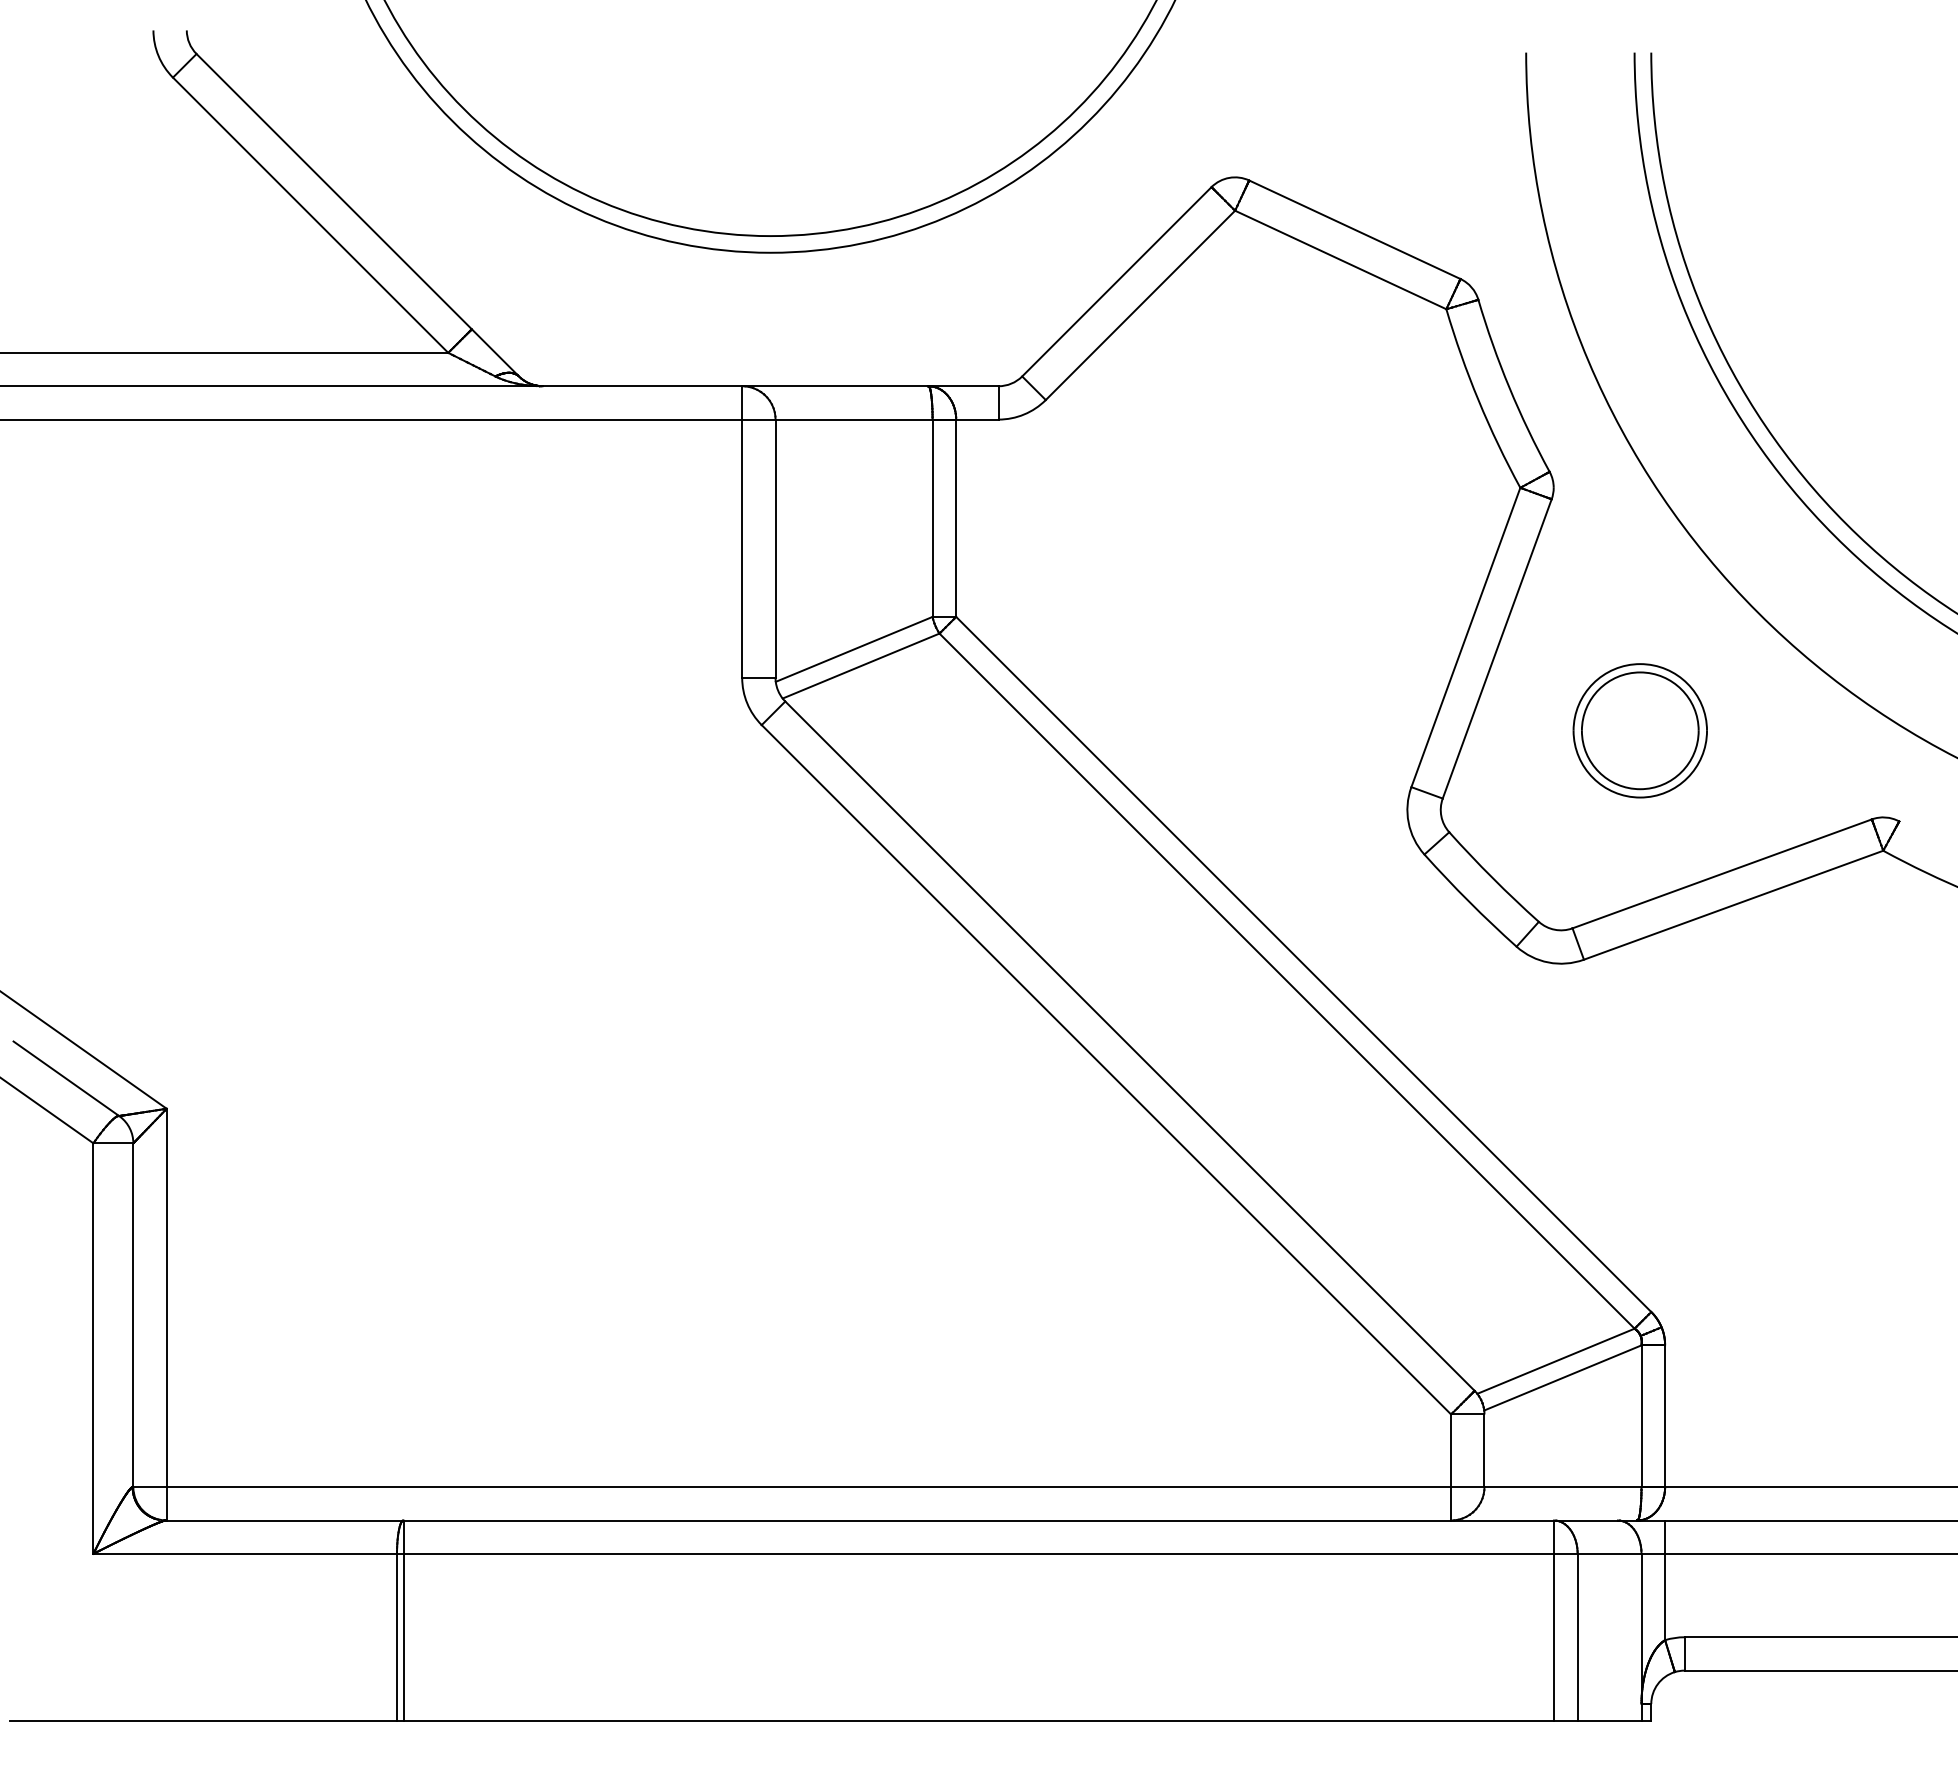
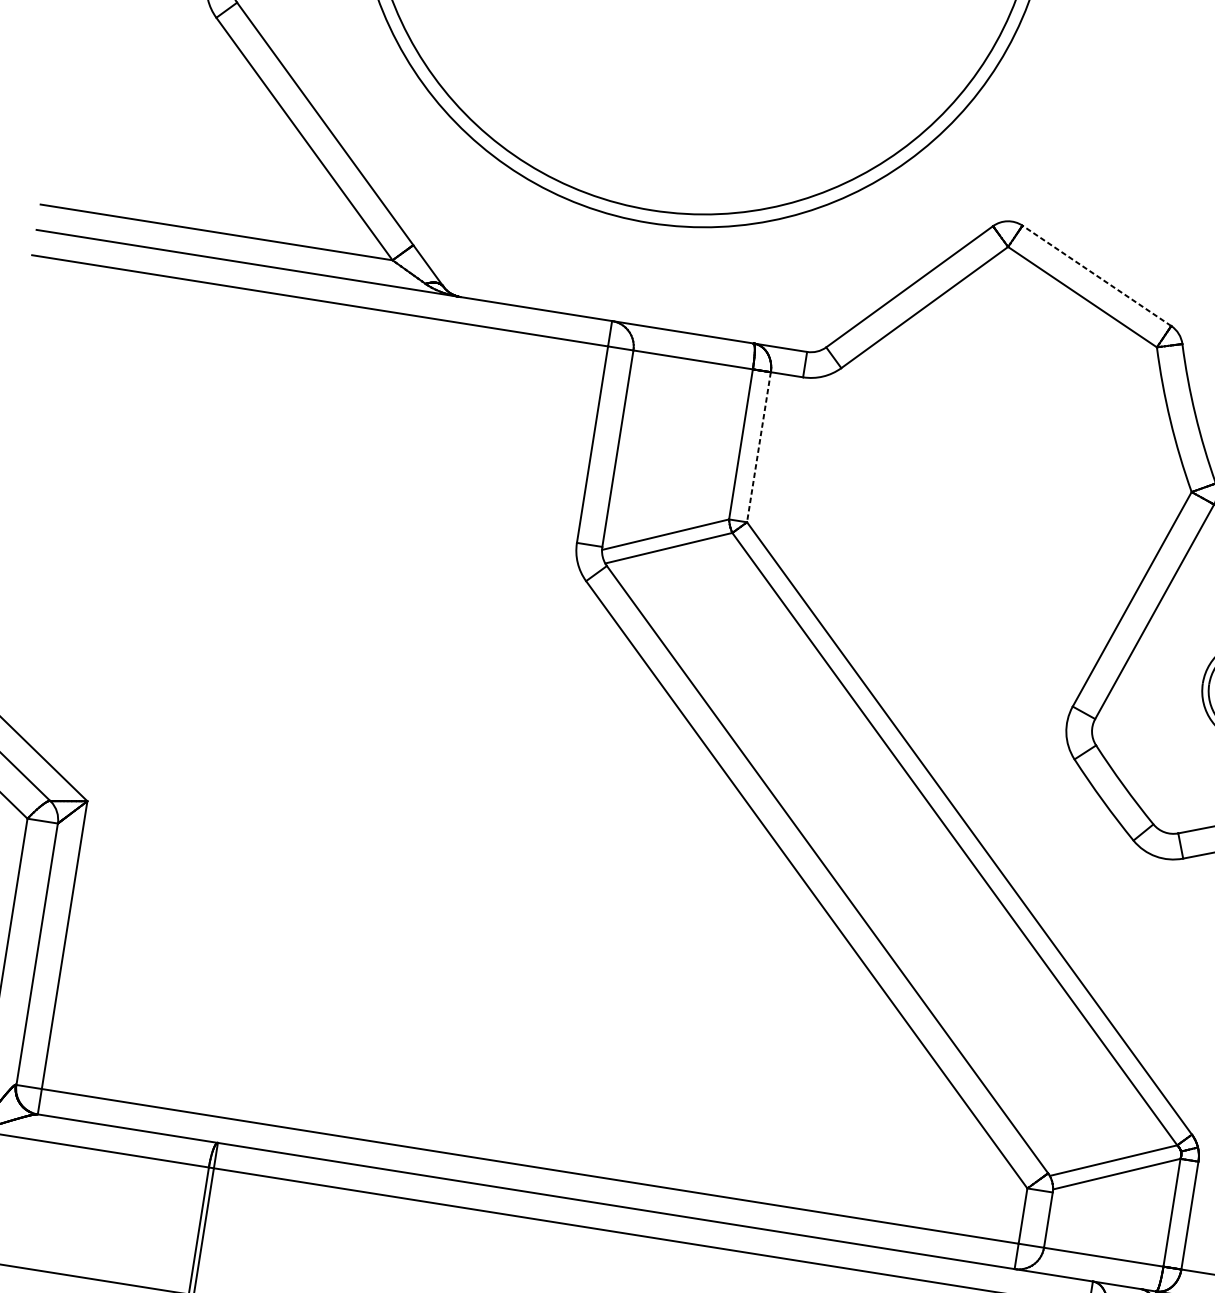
line: (1354, 229) -> (1096, 275), solid -> dashed
line: (956, 518) -> (759, 447), solid -> dashed

